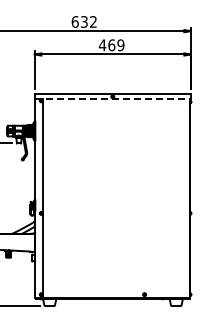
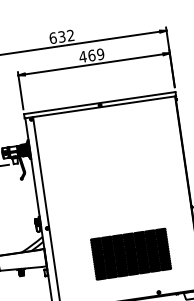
line: (113, 98) -> (101, 106), dashed -> solid
part: (121, 251) -> (130, 254), added

